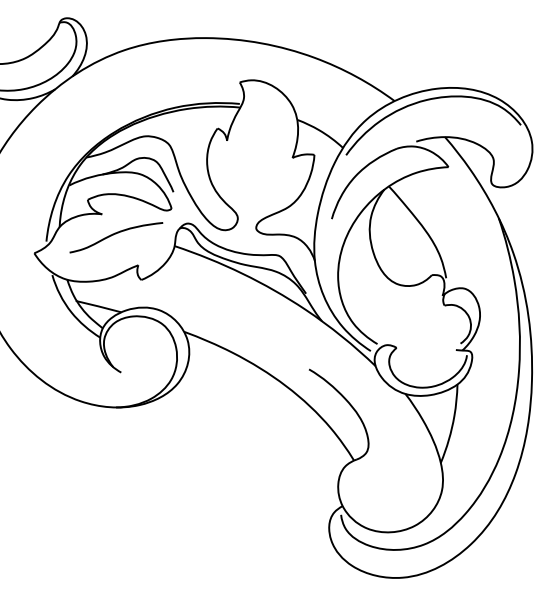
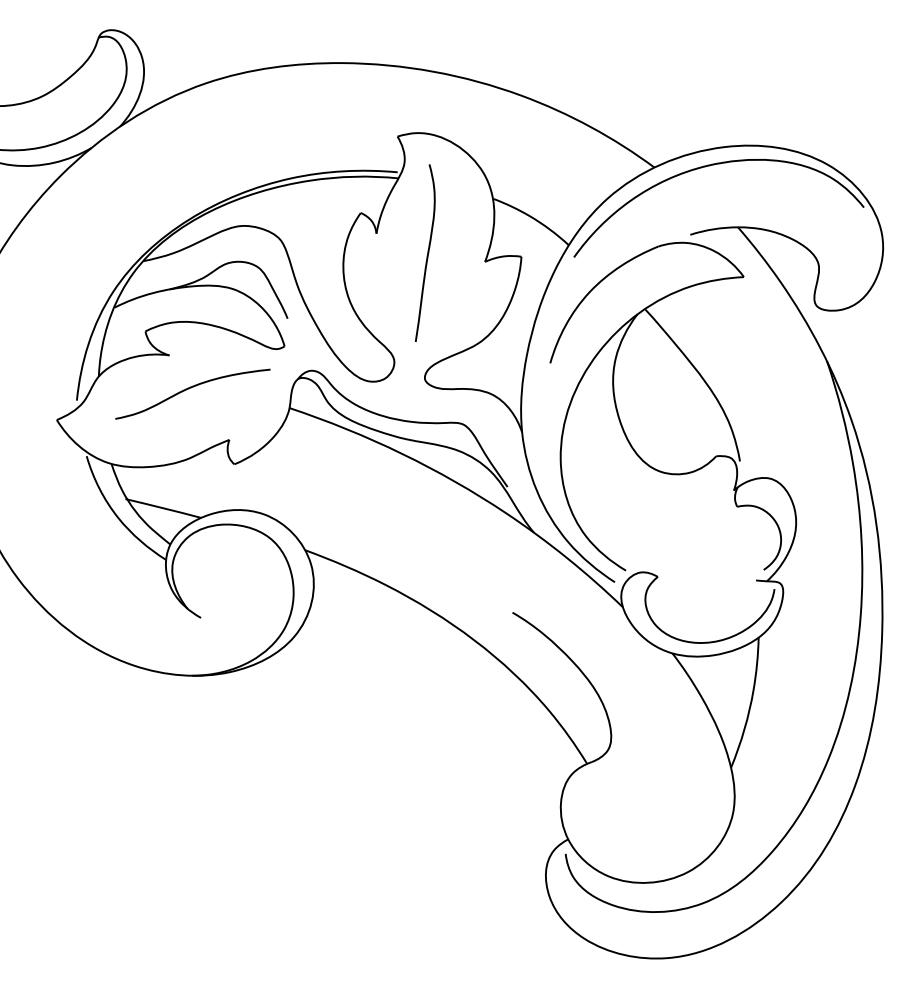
curve: (257, 152) -> (426, 252), added

